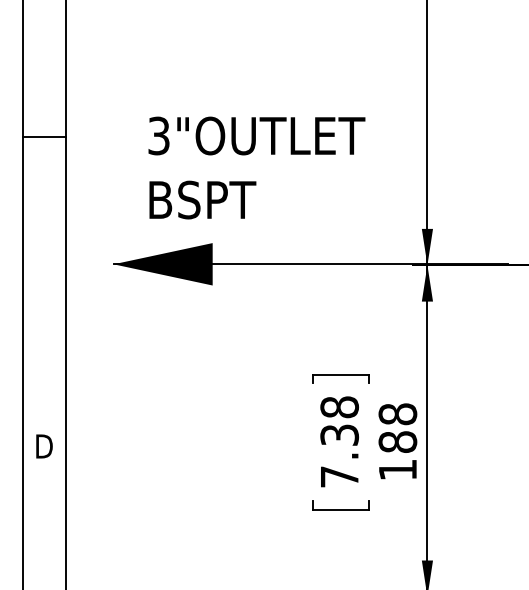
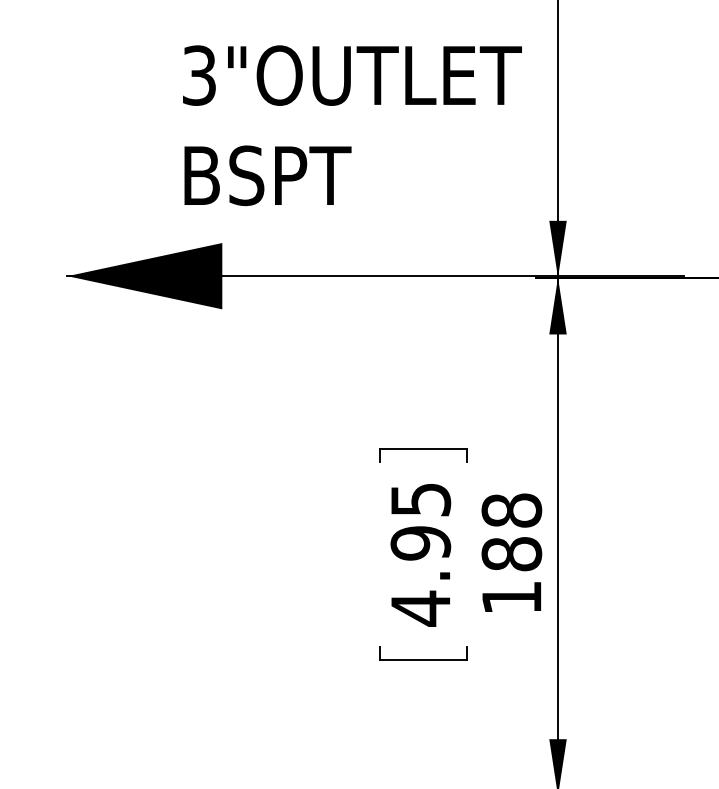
text: (256, 167) -> (351, 124), moved
text: (339, 442) -> (420, 554), 7.38 -> 4.95

